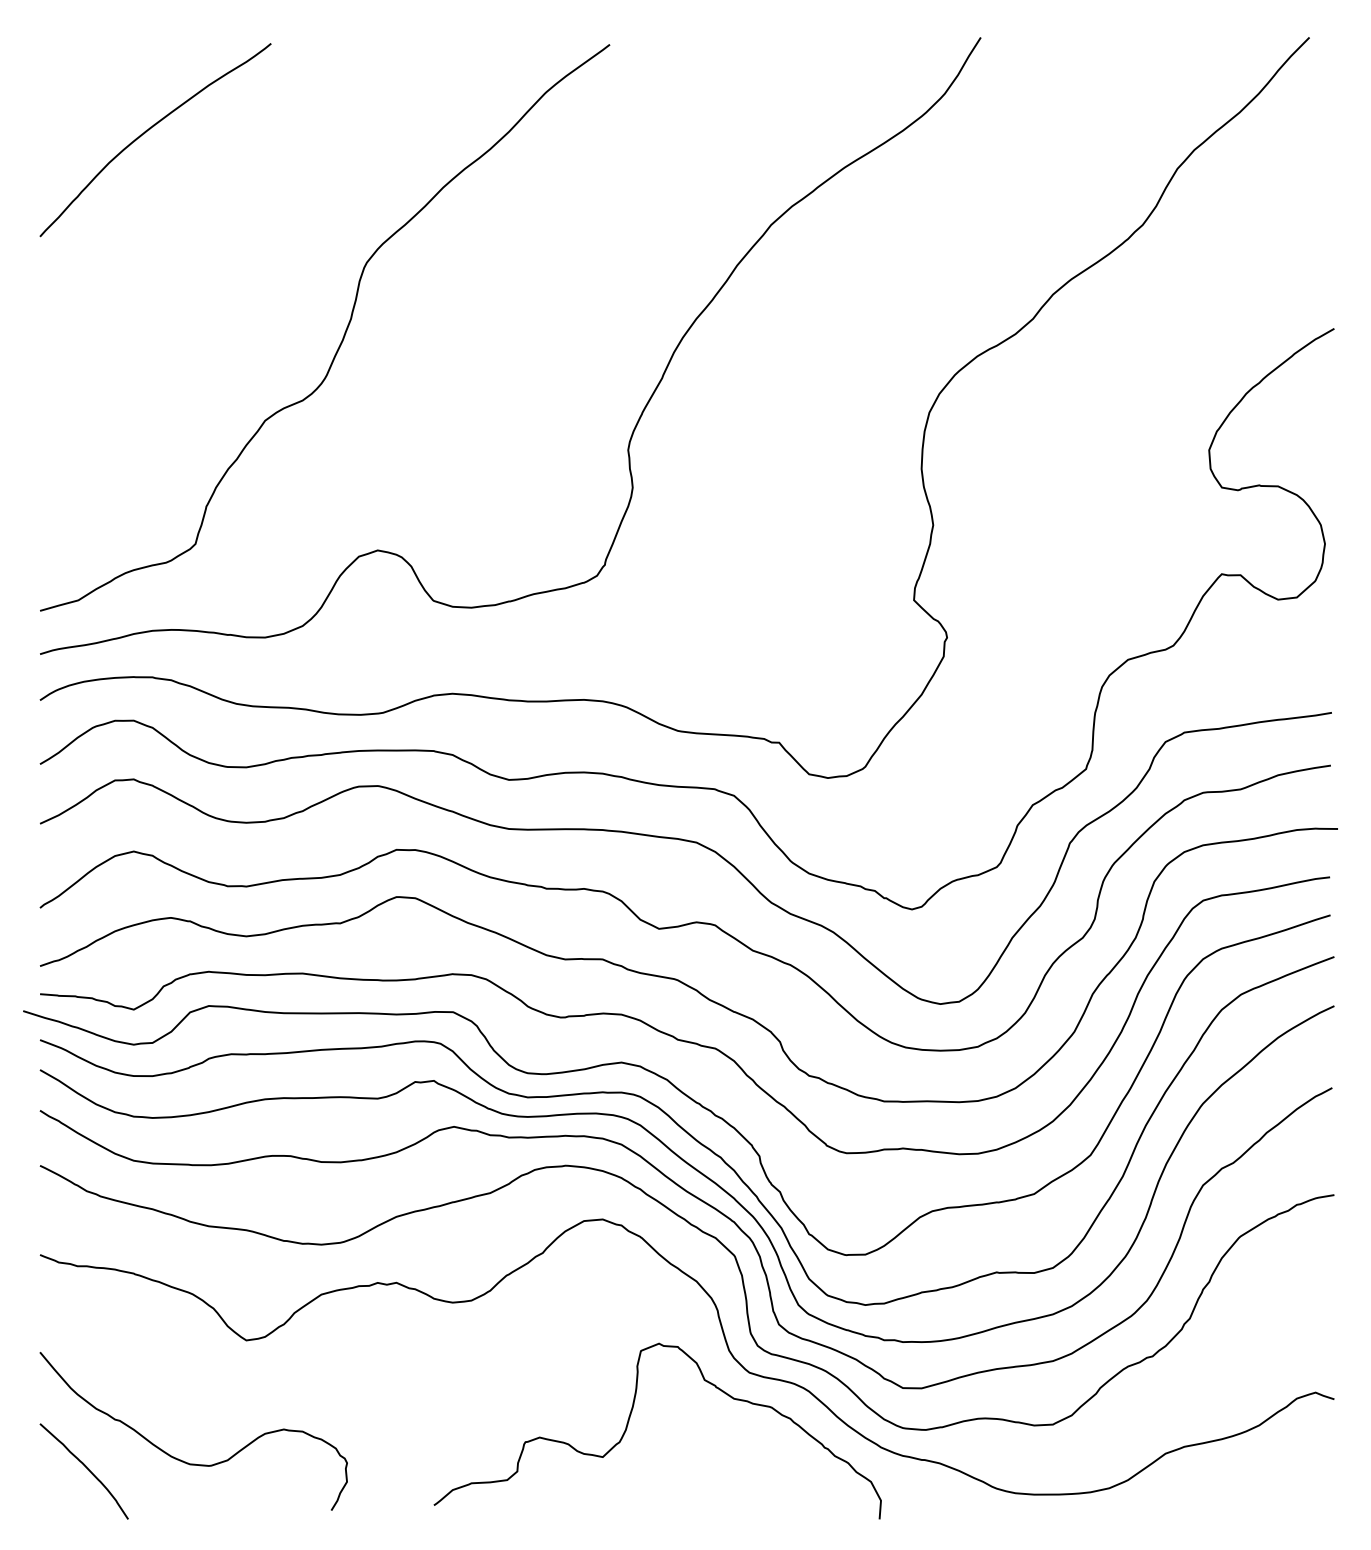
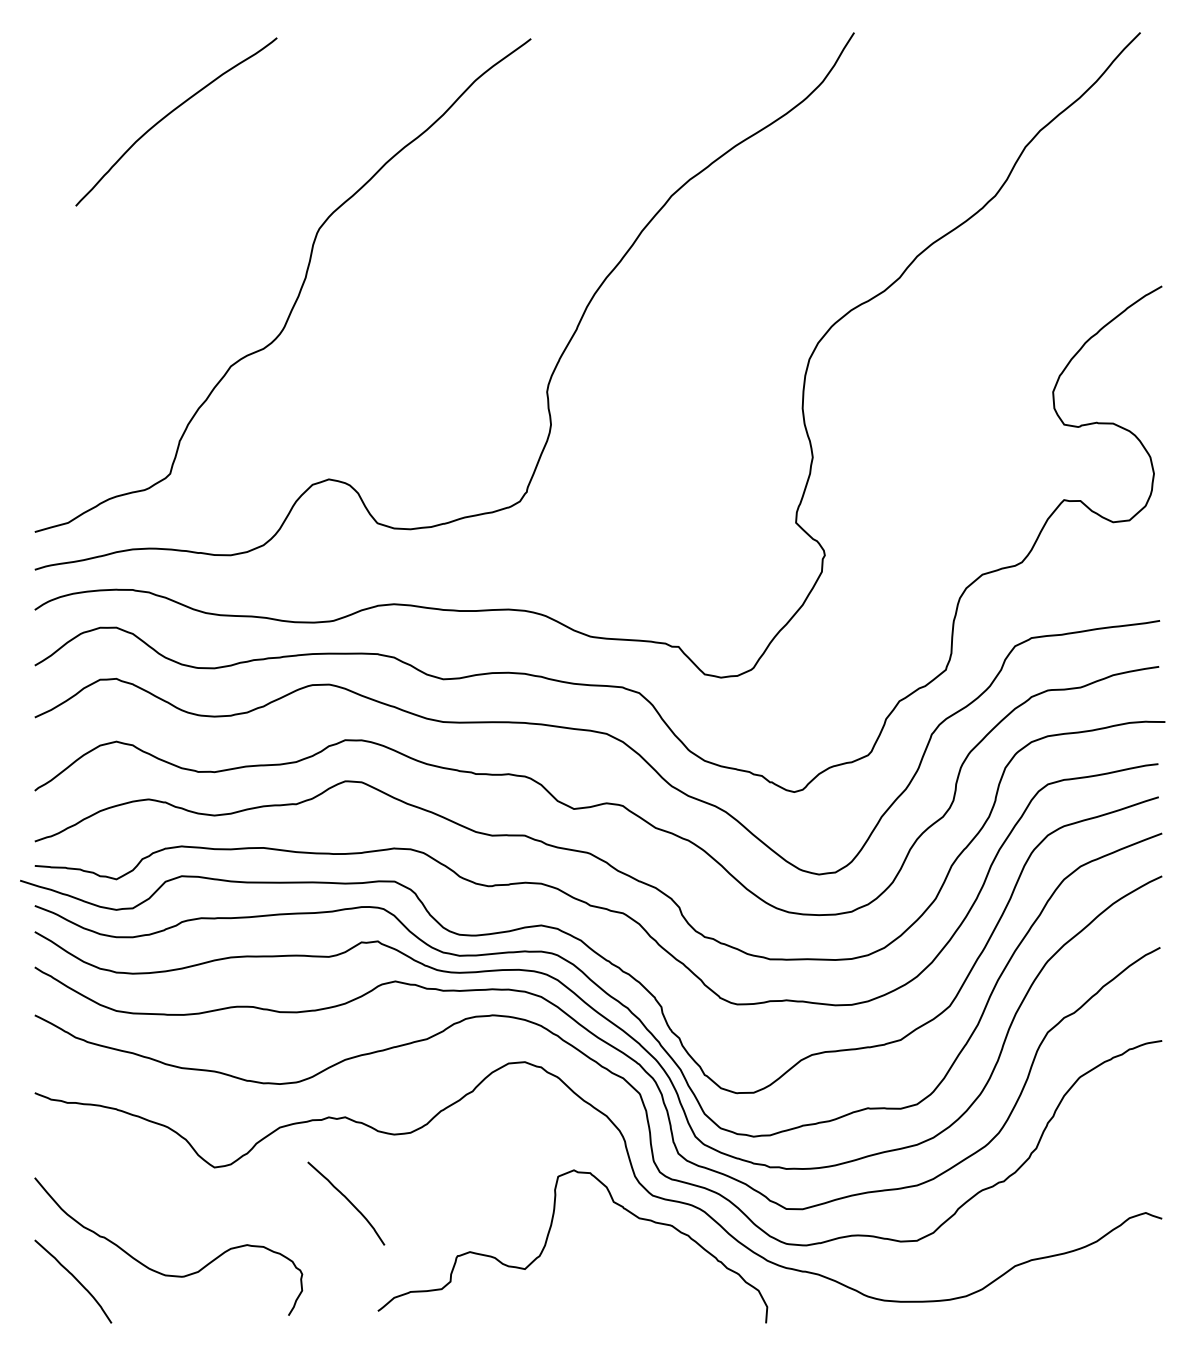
curve: (149, 130) -> (171, 113), moved
curve: (400, 1379) -> (348, 1201), added

